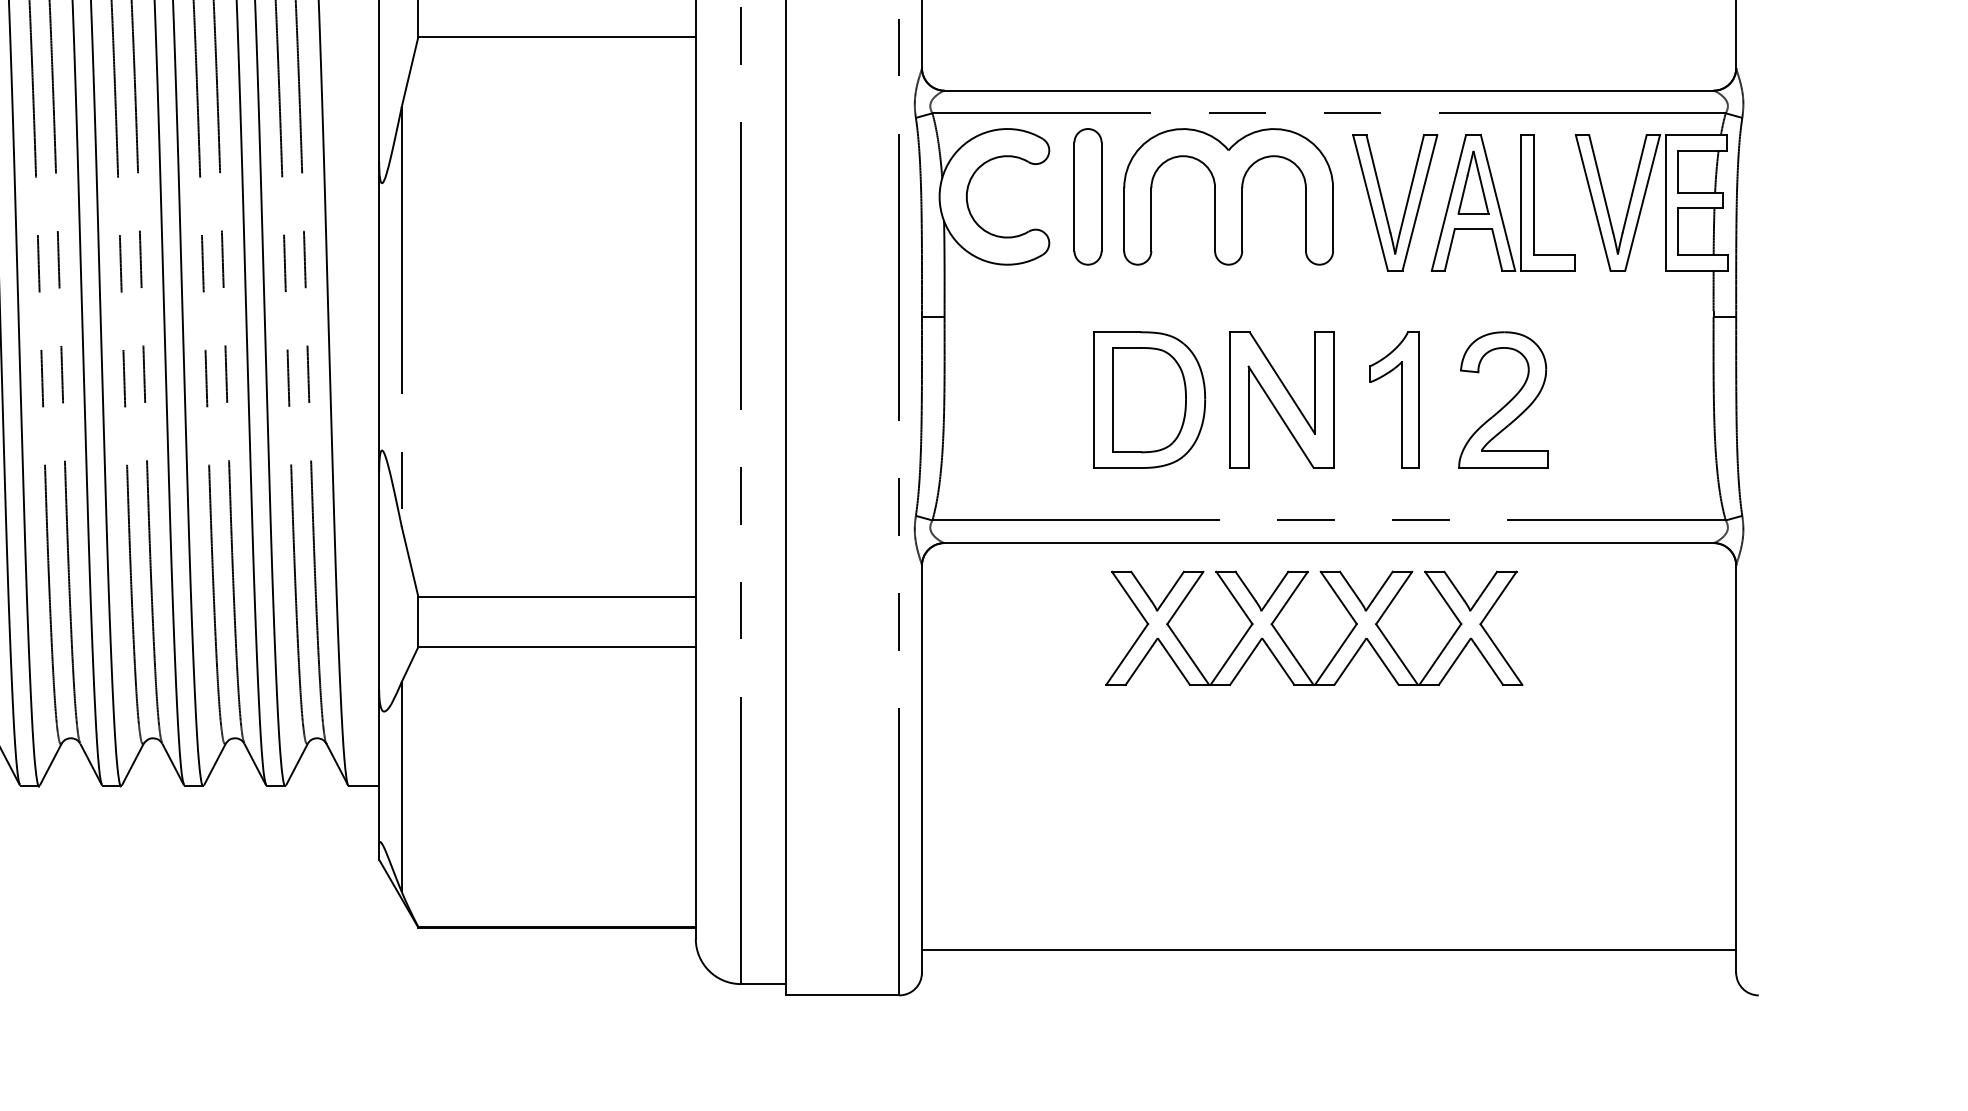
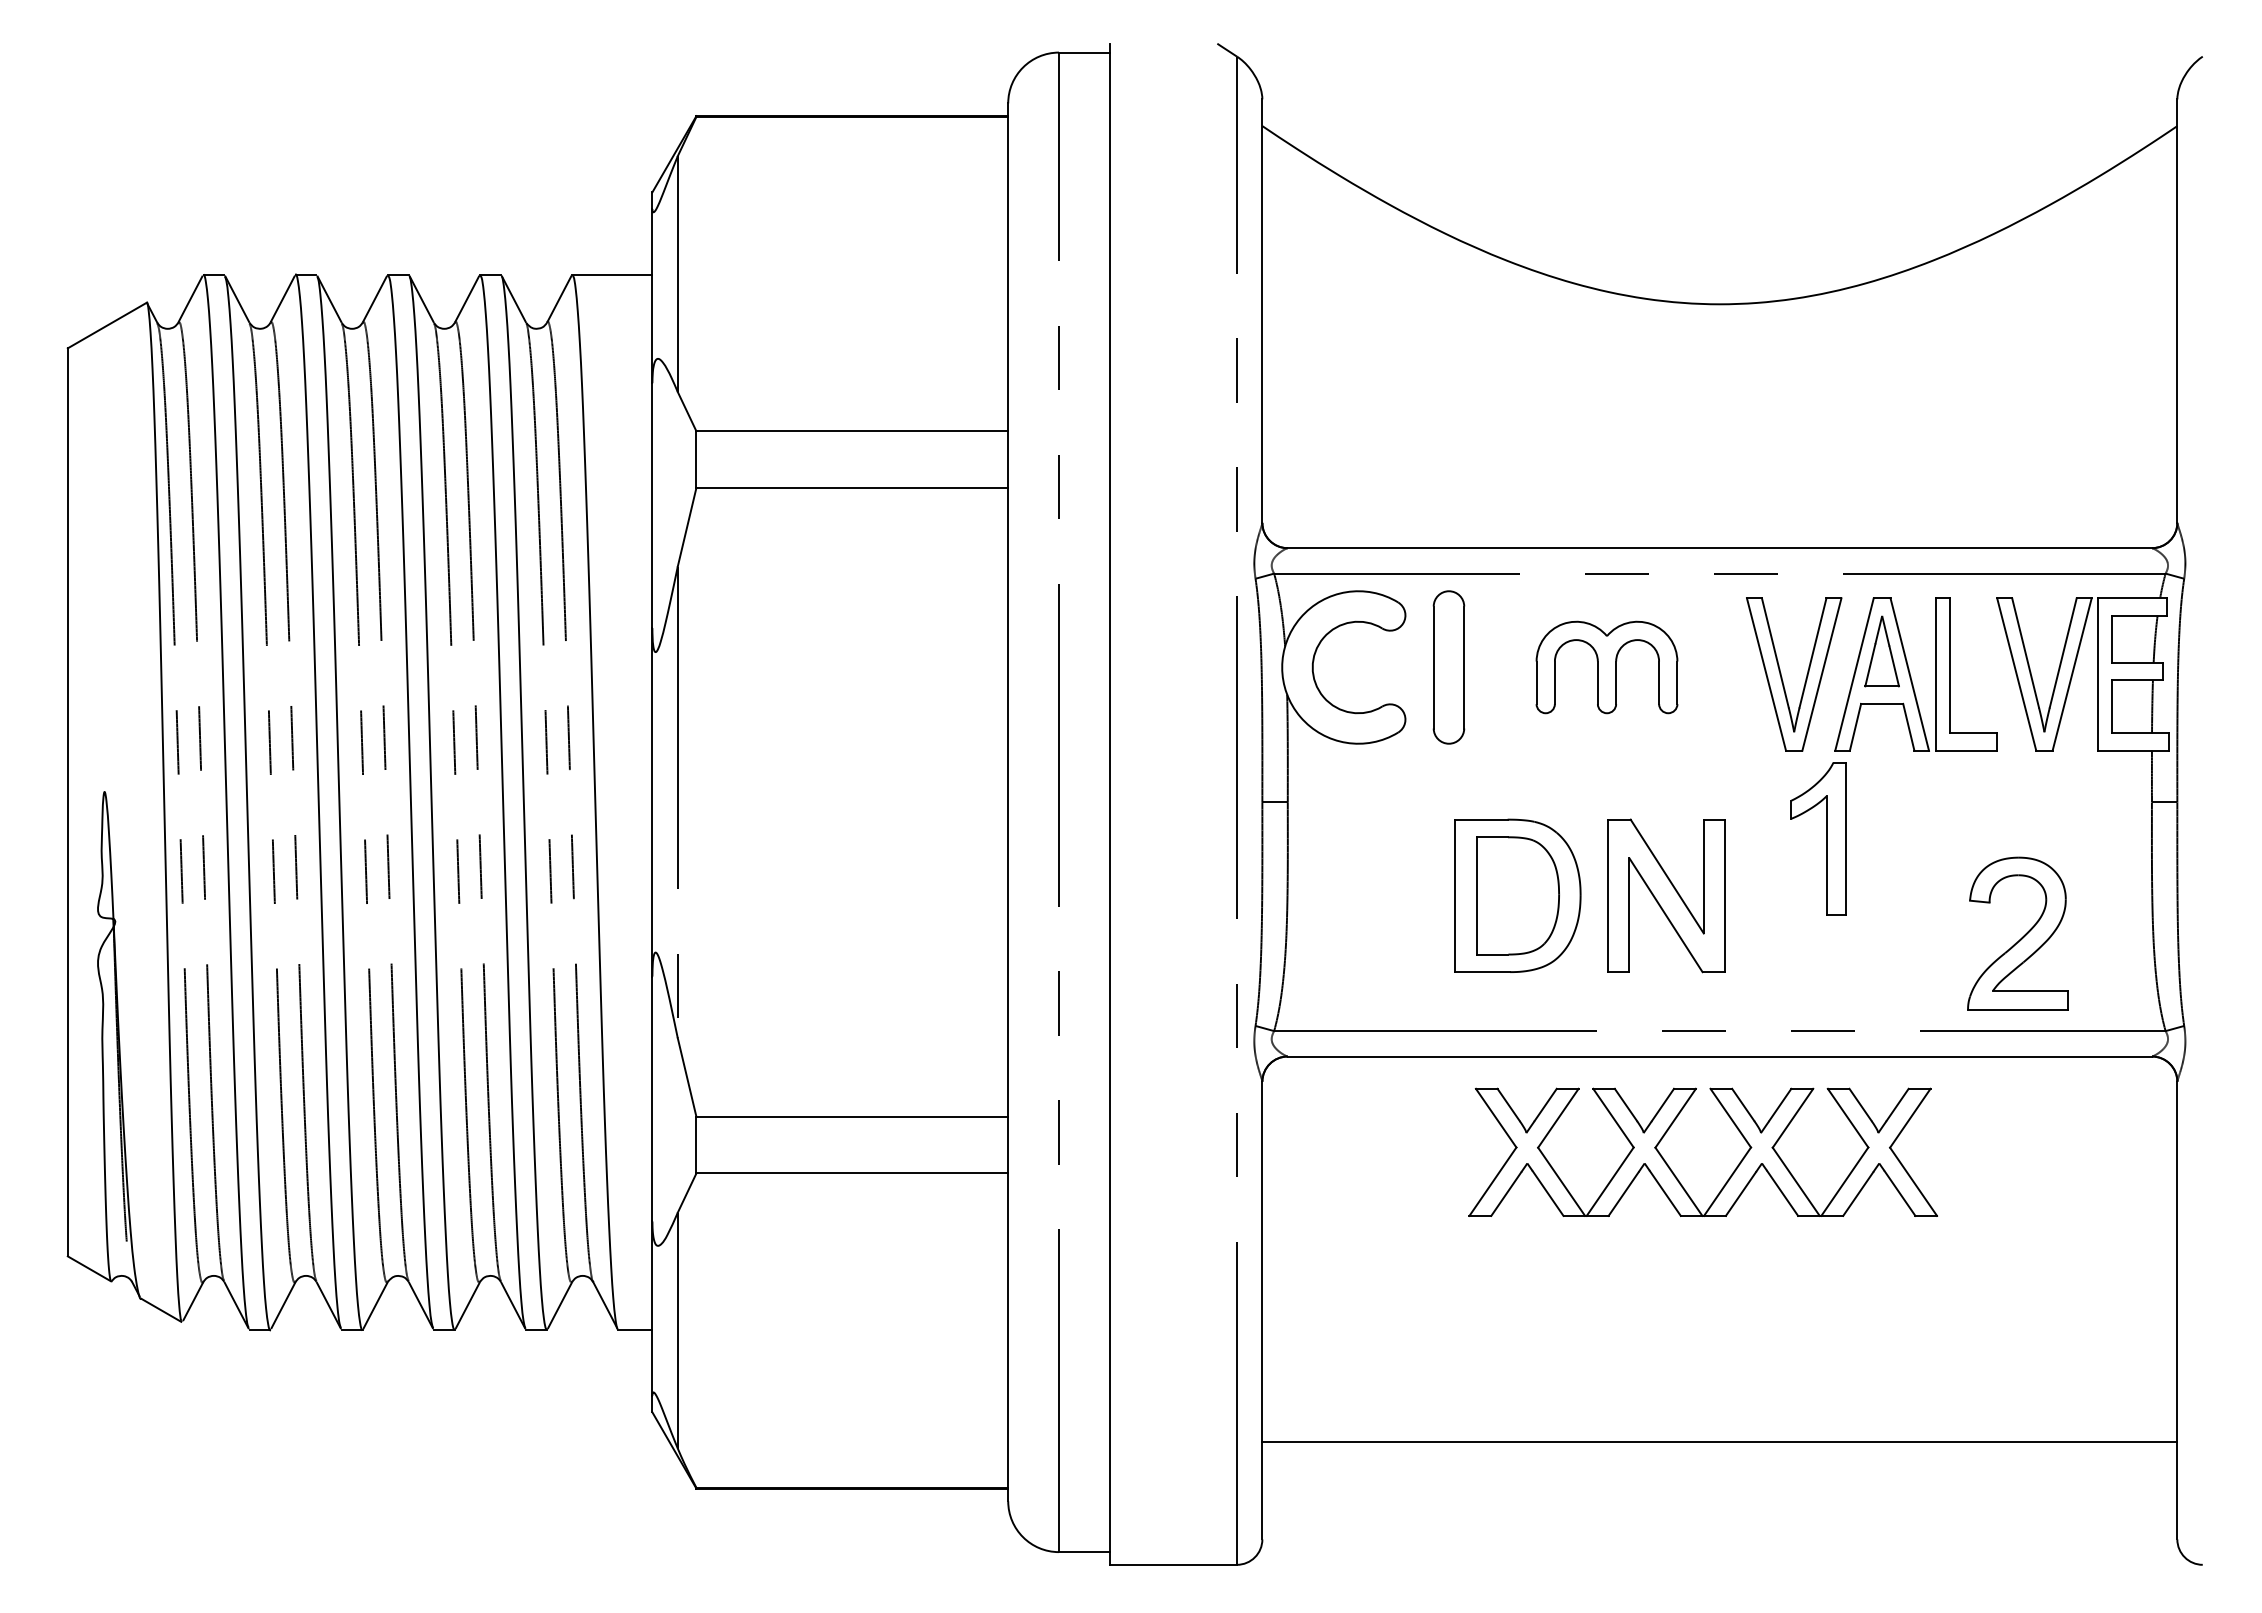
part: (1228, 196) -> (1606, 667), size x0.6
part: (1401, 399) -> (1826, 838), moved
part: (1503, 399) -> (2017, 933), moved
line: (1328, 950) -> (1719, 1442), moved

